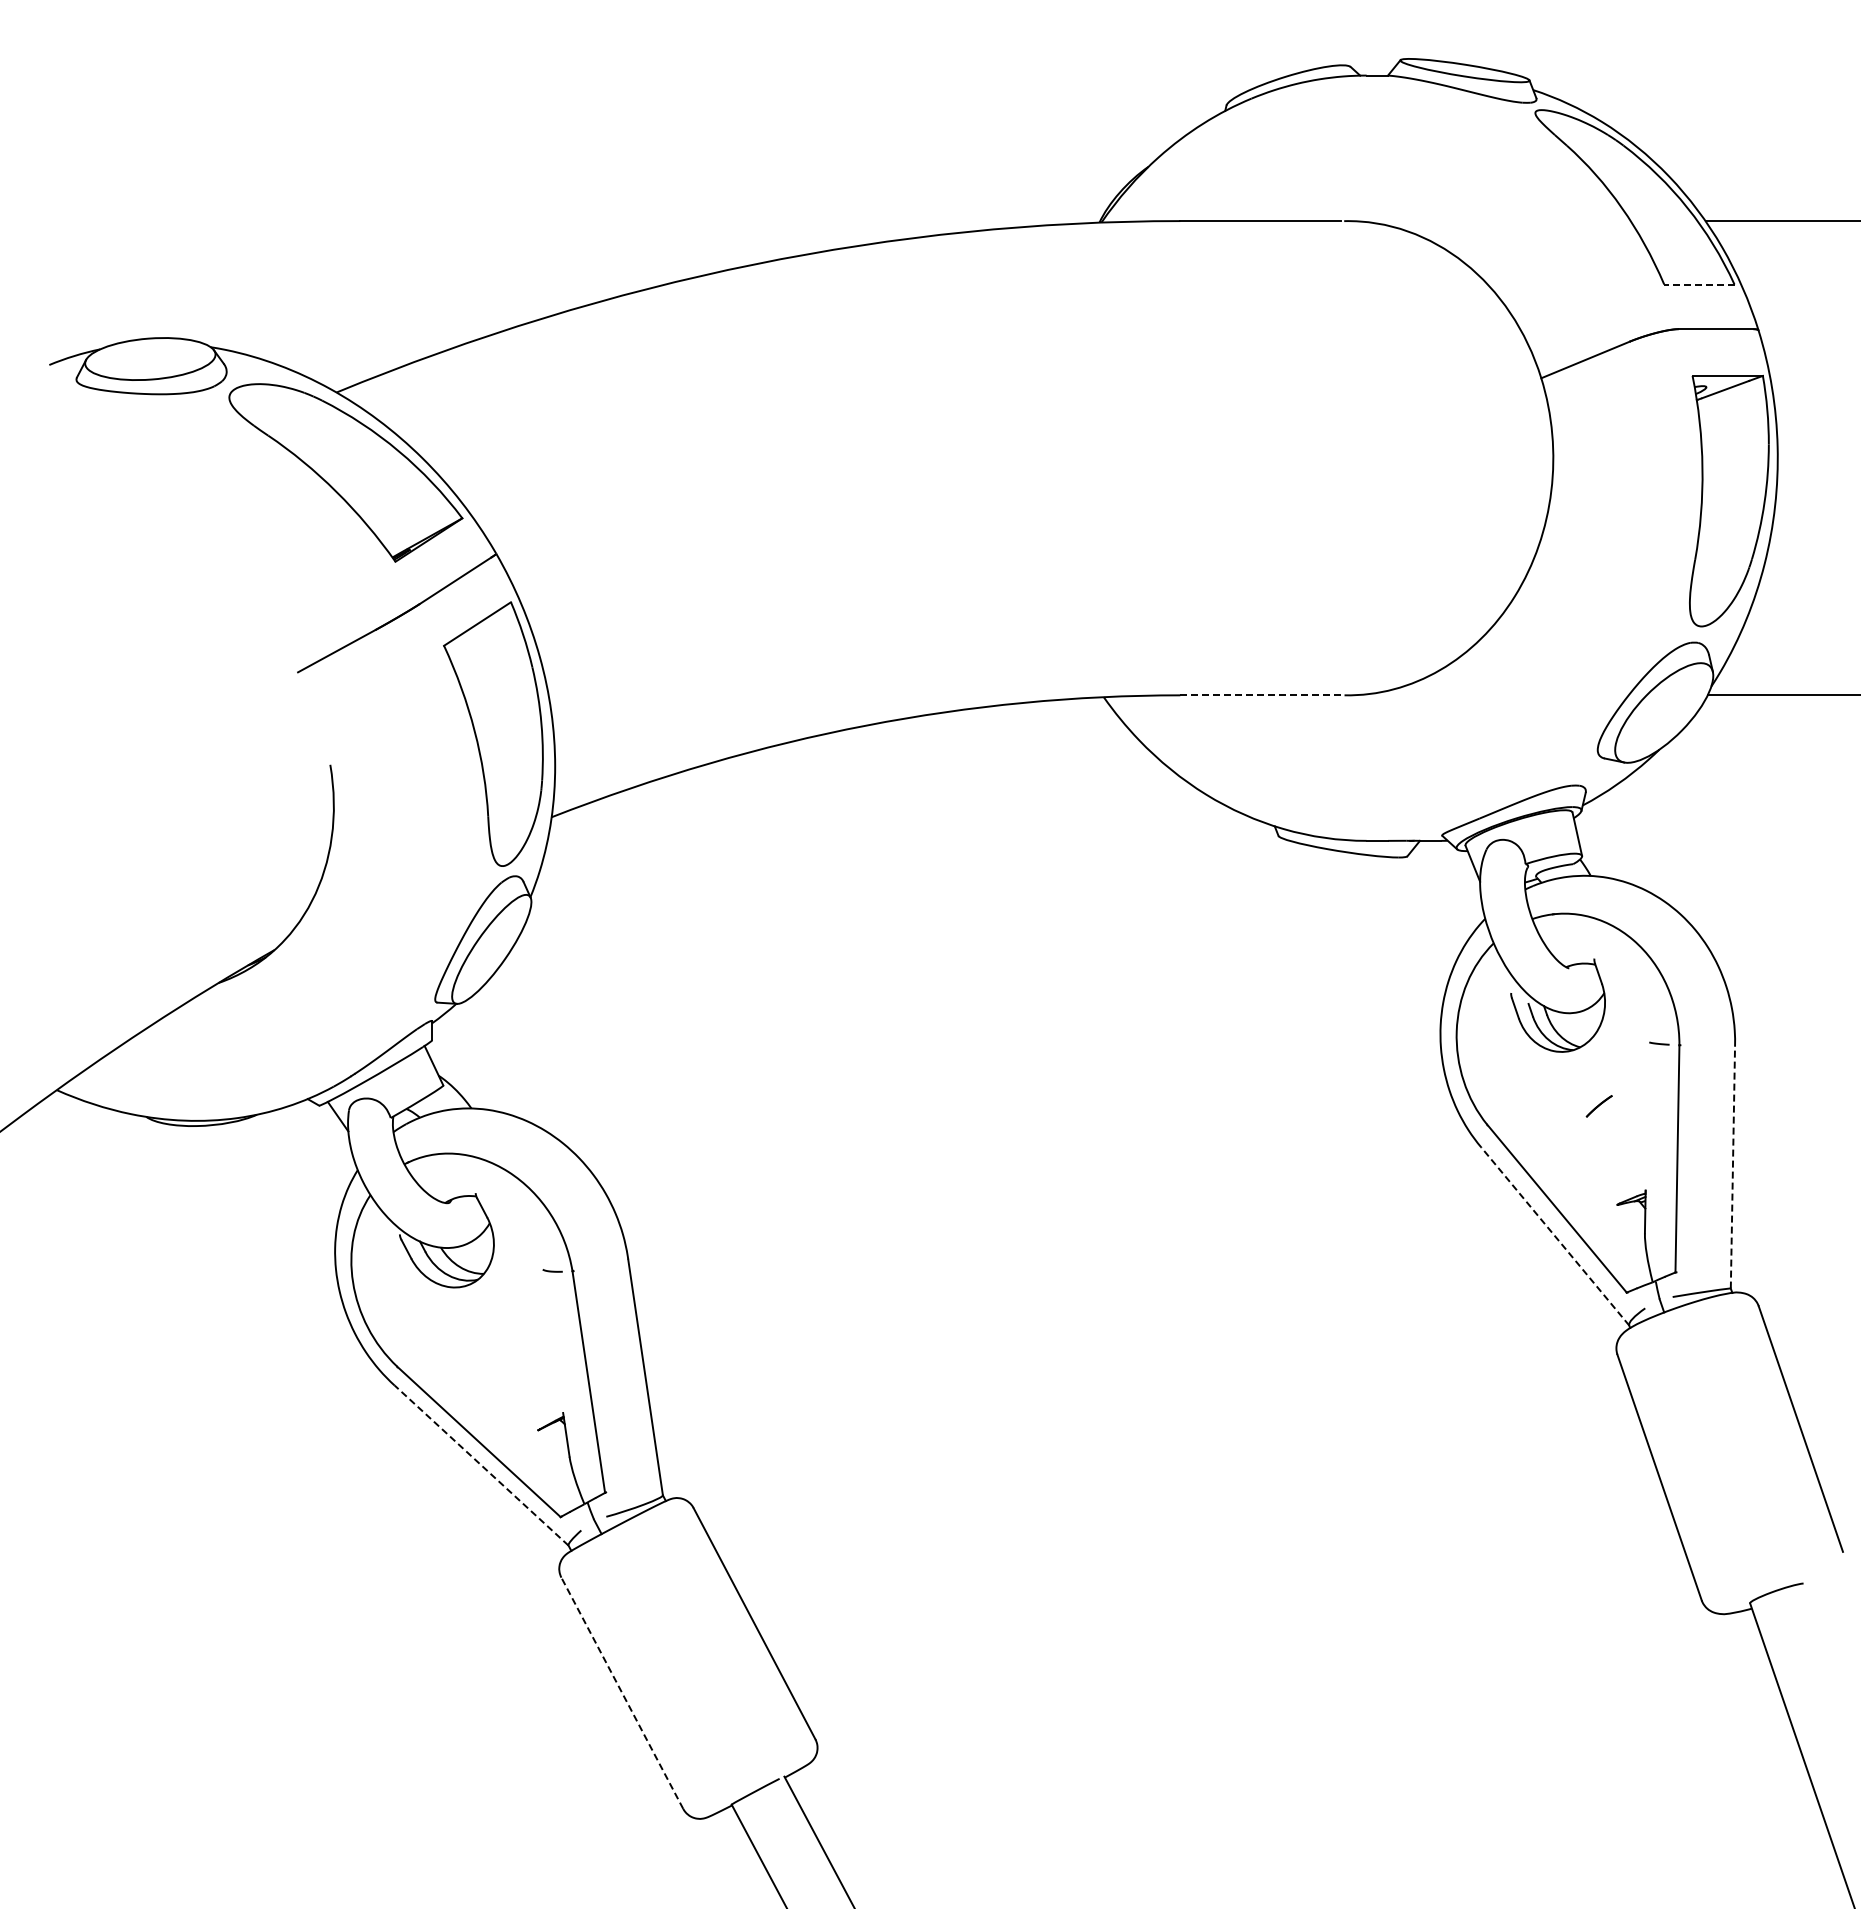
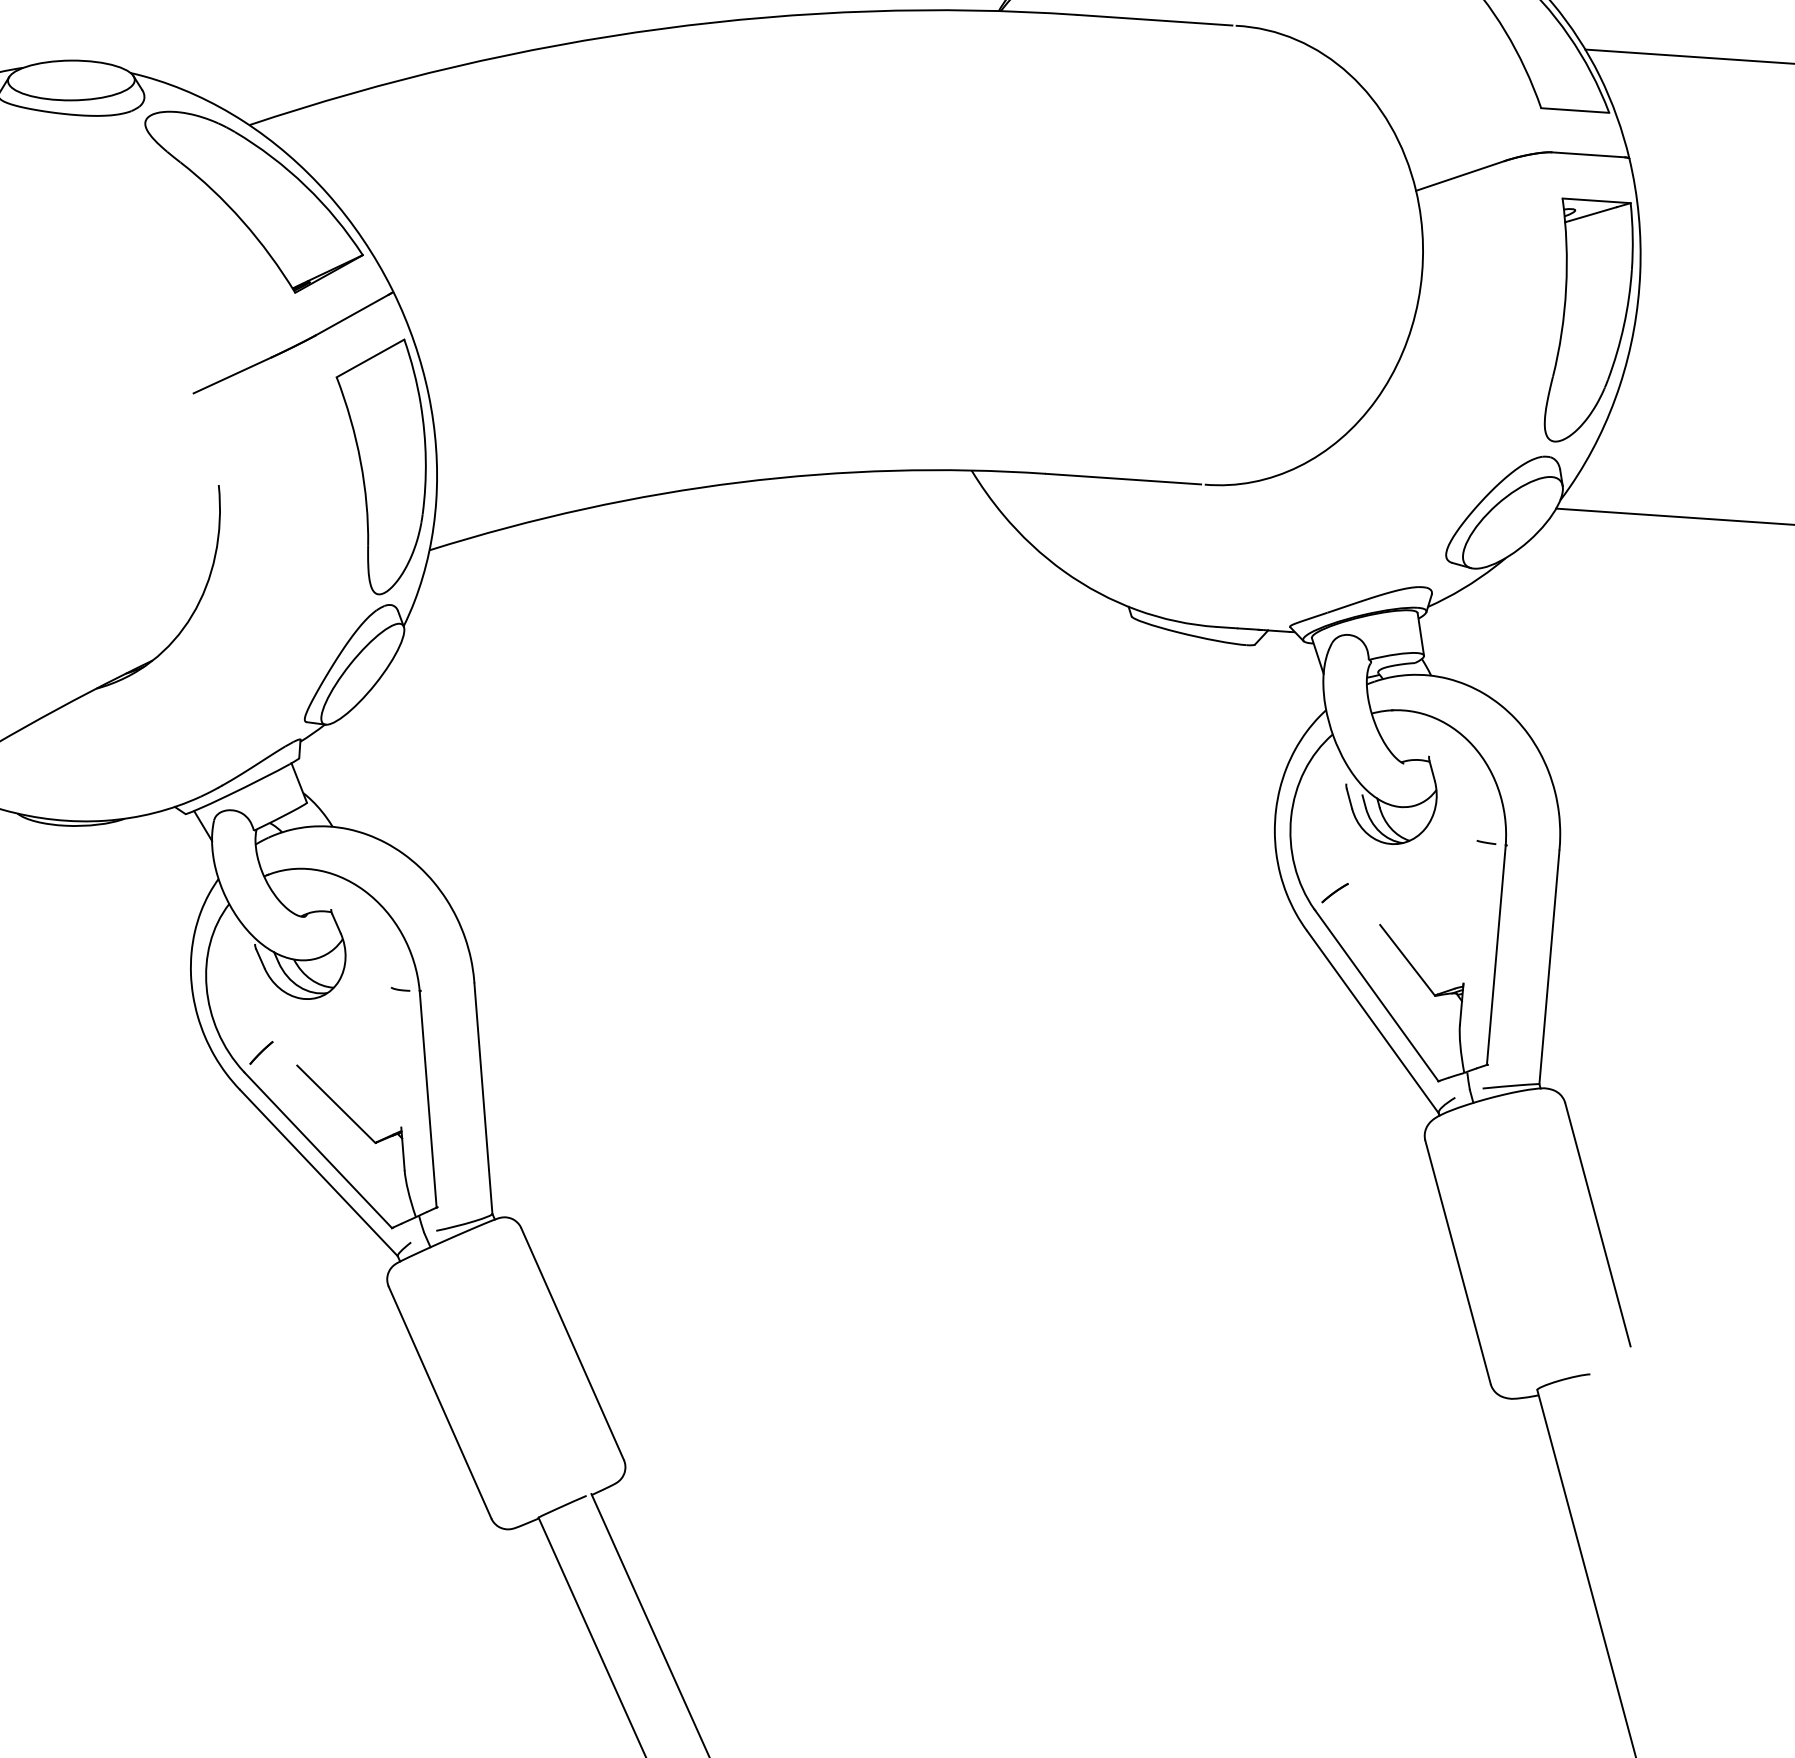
line: (1698, 284) -> (1574, 110), dashed -> solid
line: (1260, 695) -> (1123, 479), dashed -> solid
line: (1598, 1106) -> (1334, 893), moved
line: (1732, 1167) -> (1549, 967), dashed -> solid
line: (1586, 1169) -> (1407, 959), added
line: (1555, 1236) -> (1373, 1022), dashed -> solid
line: (413, 1346) -> (260, 1053), added
line: (494, 1393) -> (336, 1104), added
line: (481, 1465) -> (318, 1172), dashed -> solid
line: (622, 1693) -> (440, 1402), dashed -> solid

